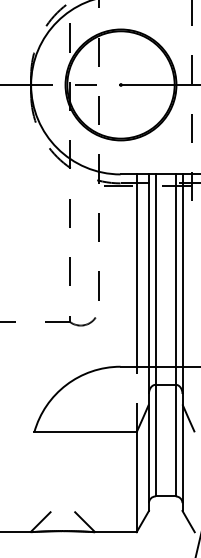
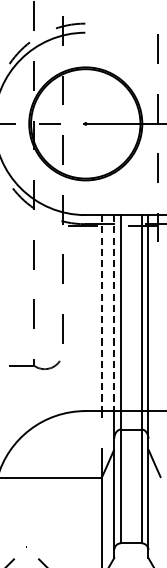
line: (136, 271) -> (101, 314), solid -> dashed
line: (148, 271) -> (113, 314), solid -> dashed

